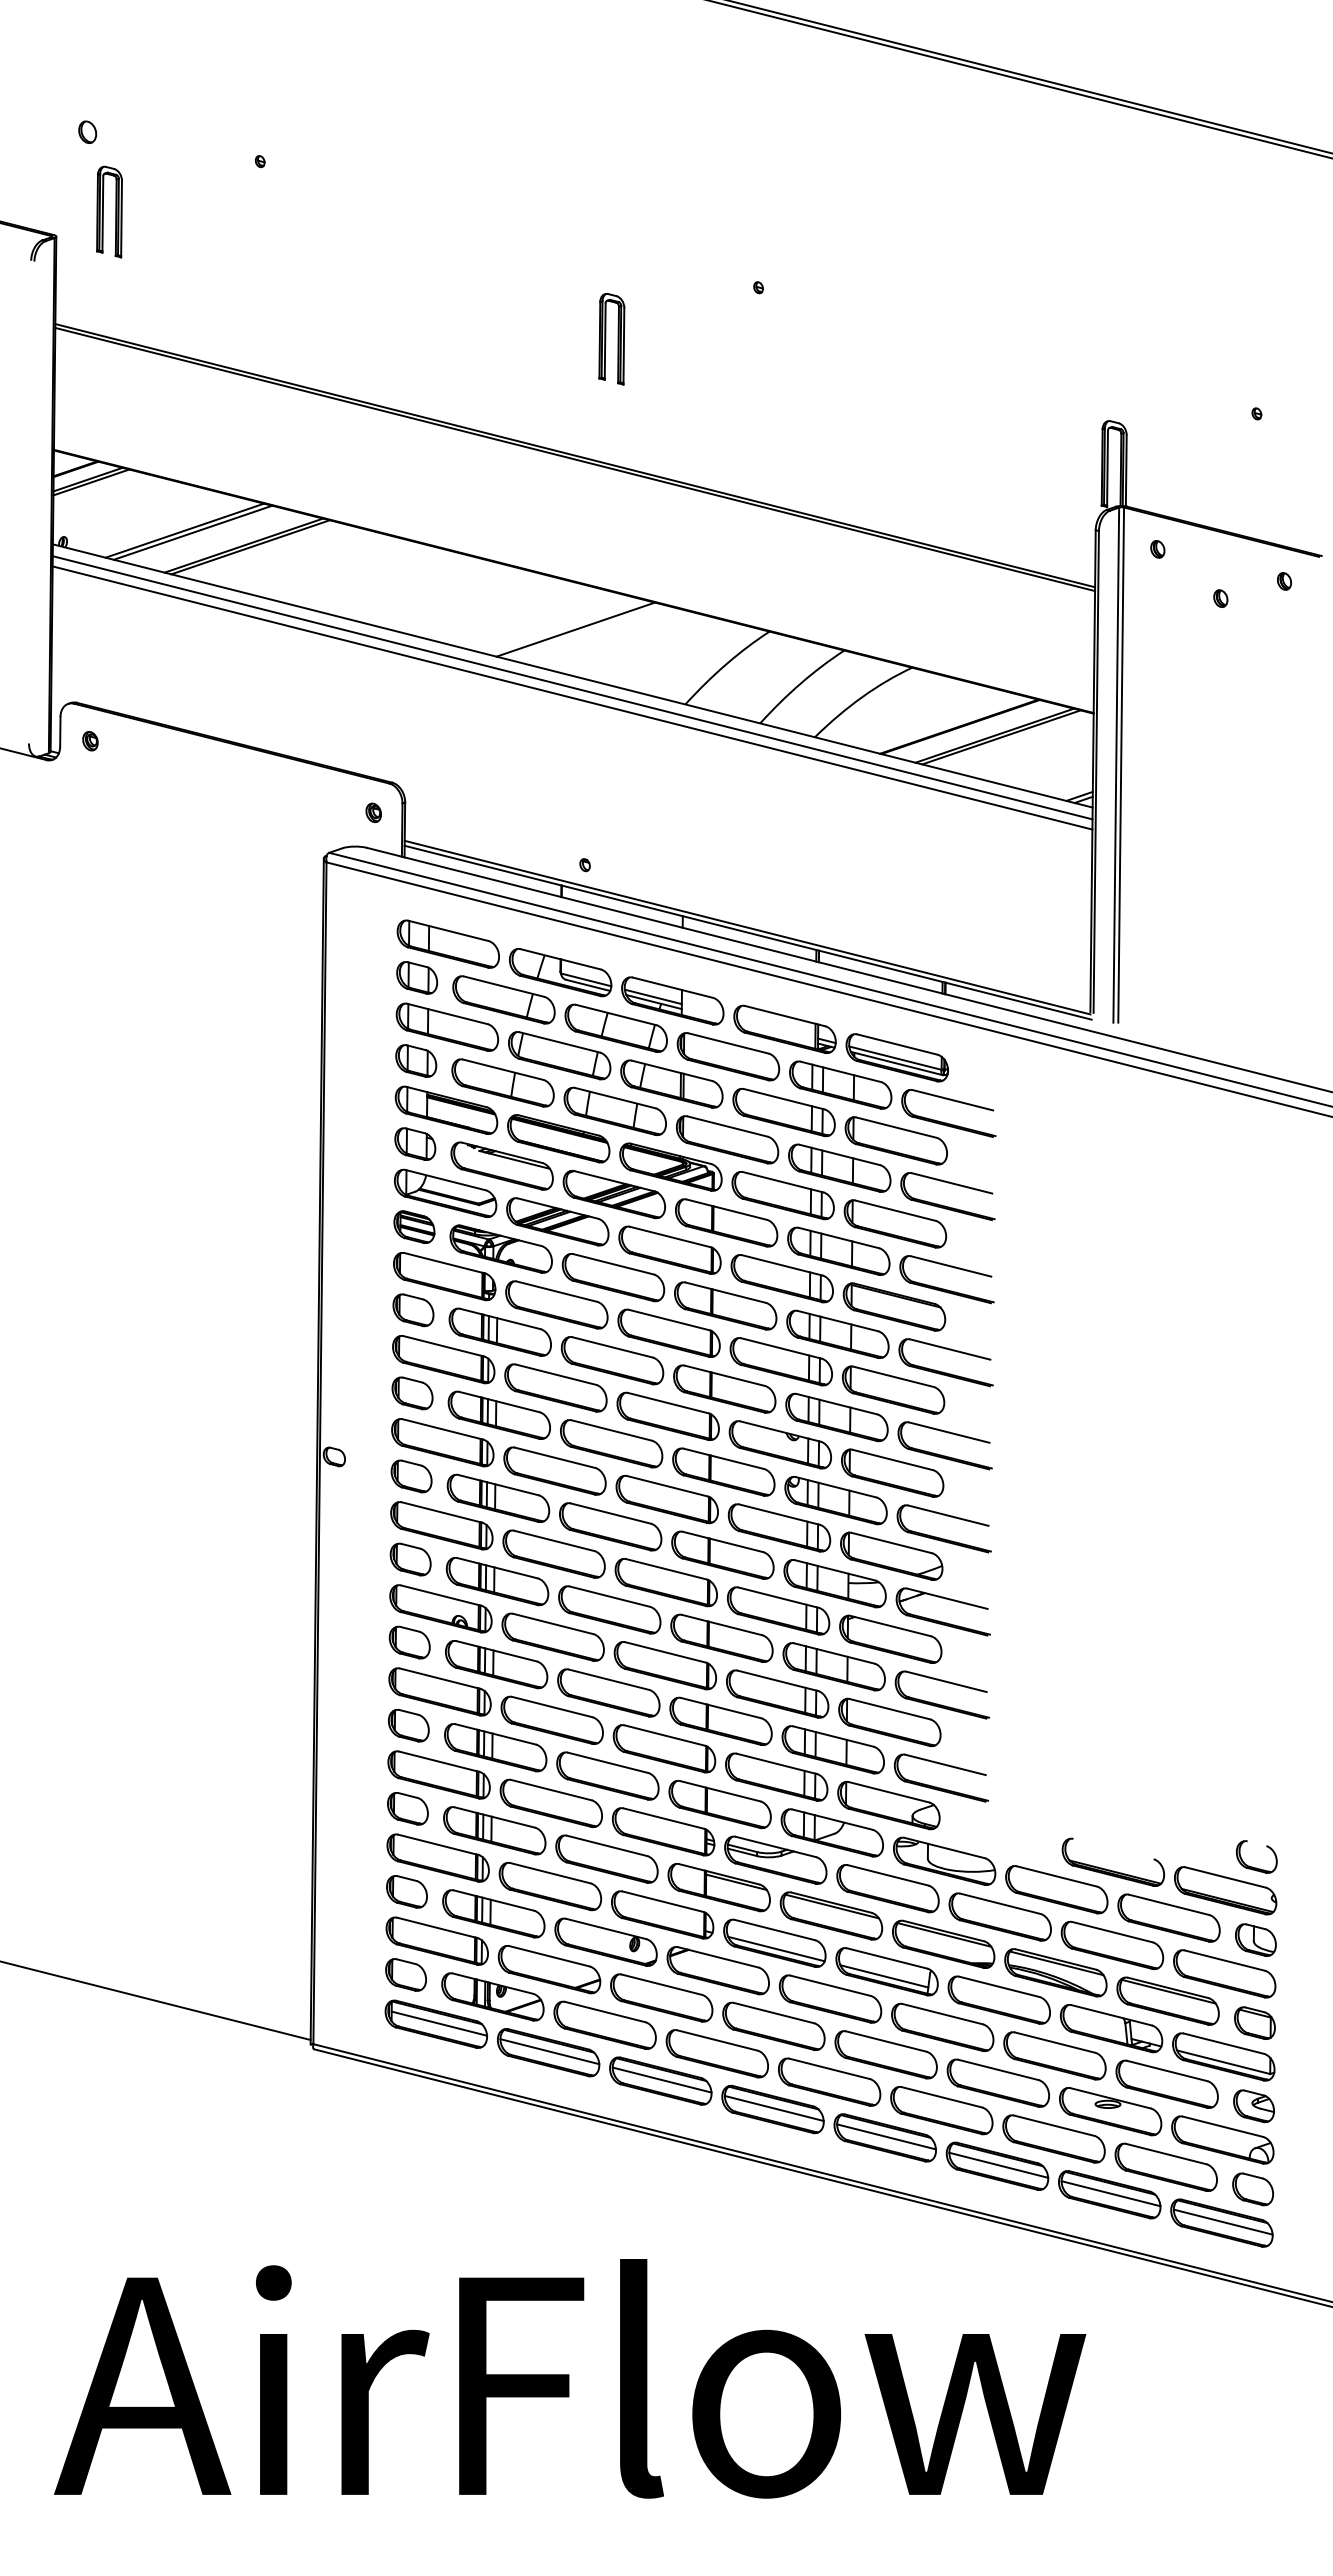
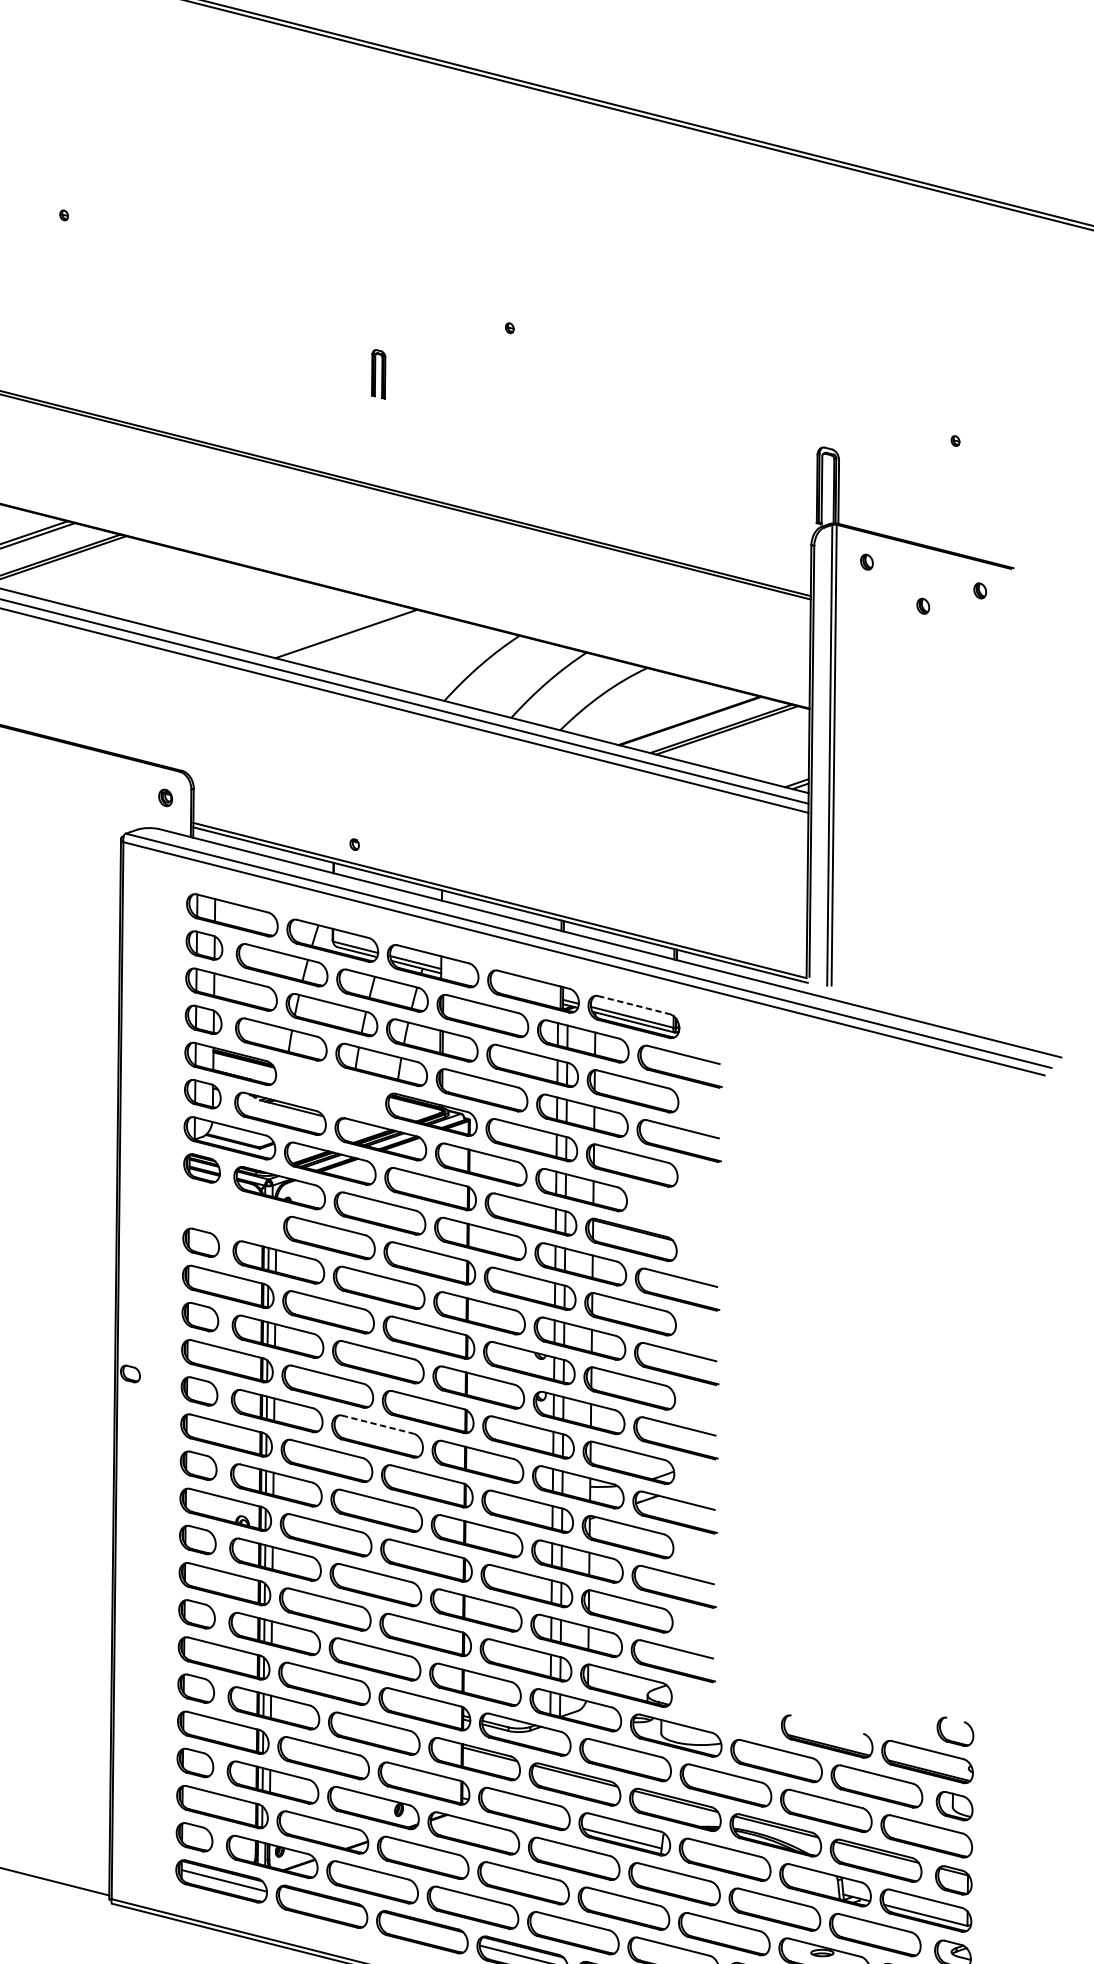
part: (611, 339) -> (378, 374), size x0.6
line: (897, 1044) -> (634, 1005), solid -> dashed
part: (558, 1138) -> (330, 1089), removed
part: (444, 1276) -> (228, 1212), removed
part: (944, 1288) -> (676, 1223), removed
line: (611, 1513) -> (378, 1424), solid -> dashed
line: (776, 1948) -> (525, 1813), removed
line: (549, 2051) -> (322, 1905), removed
line: (661, 2079) -> (423, 1930), removed

